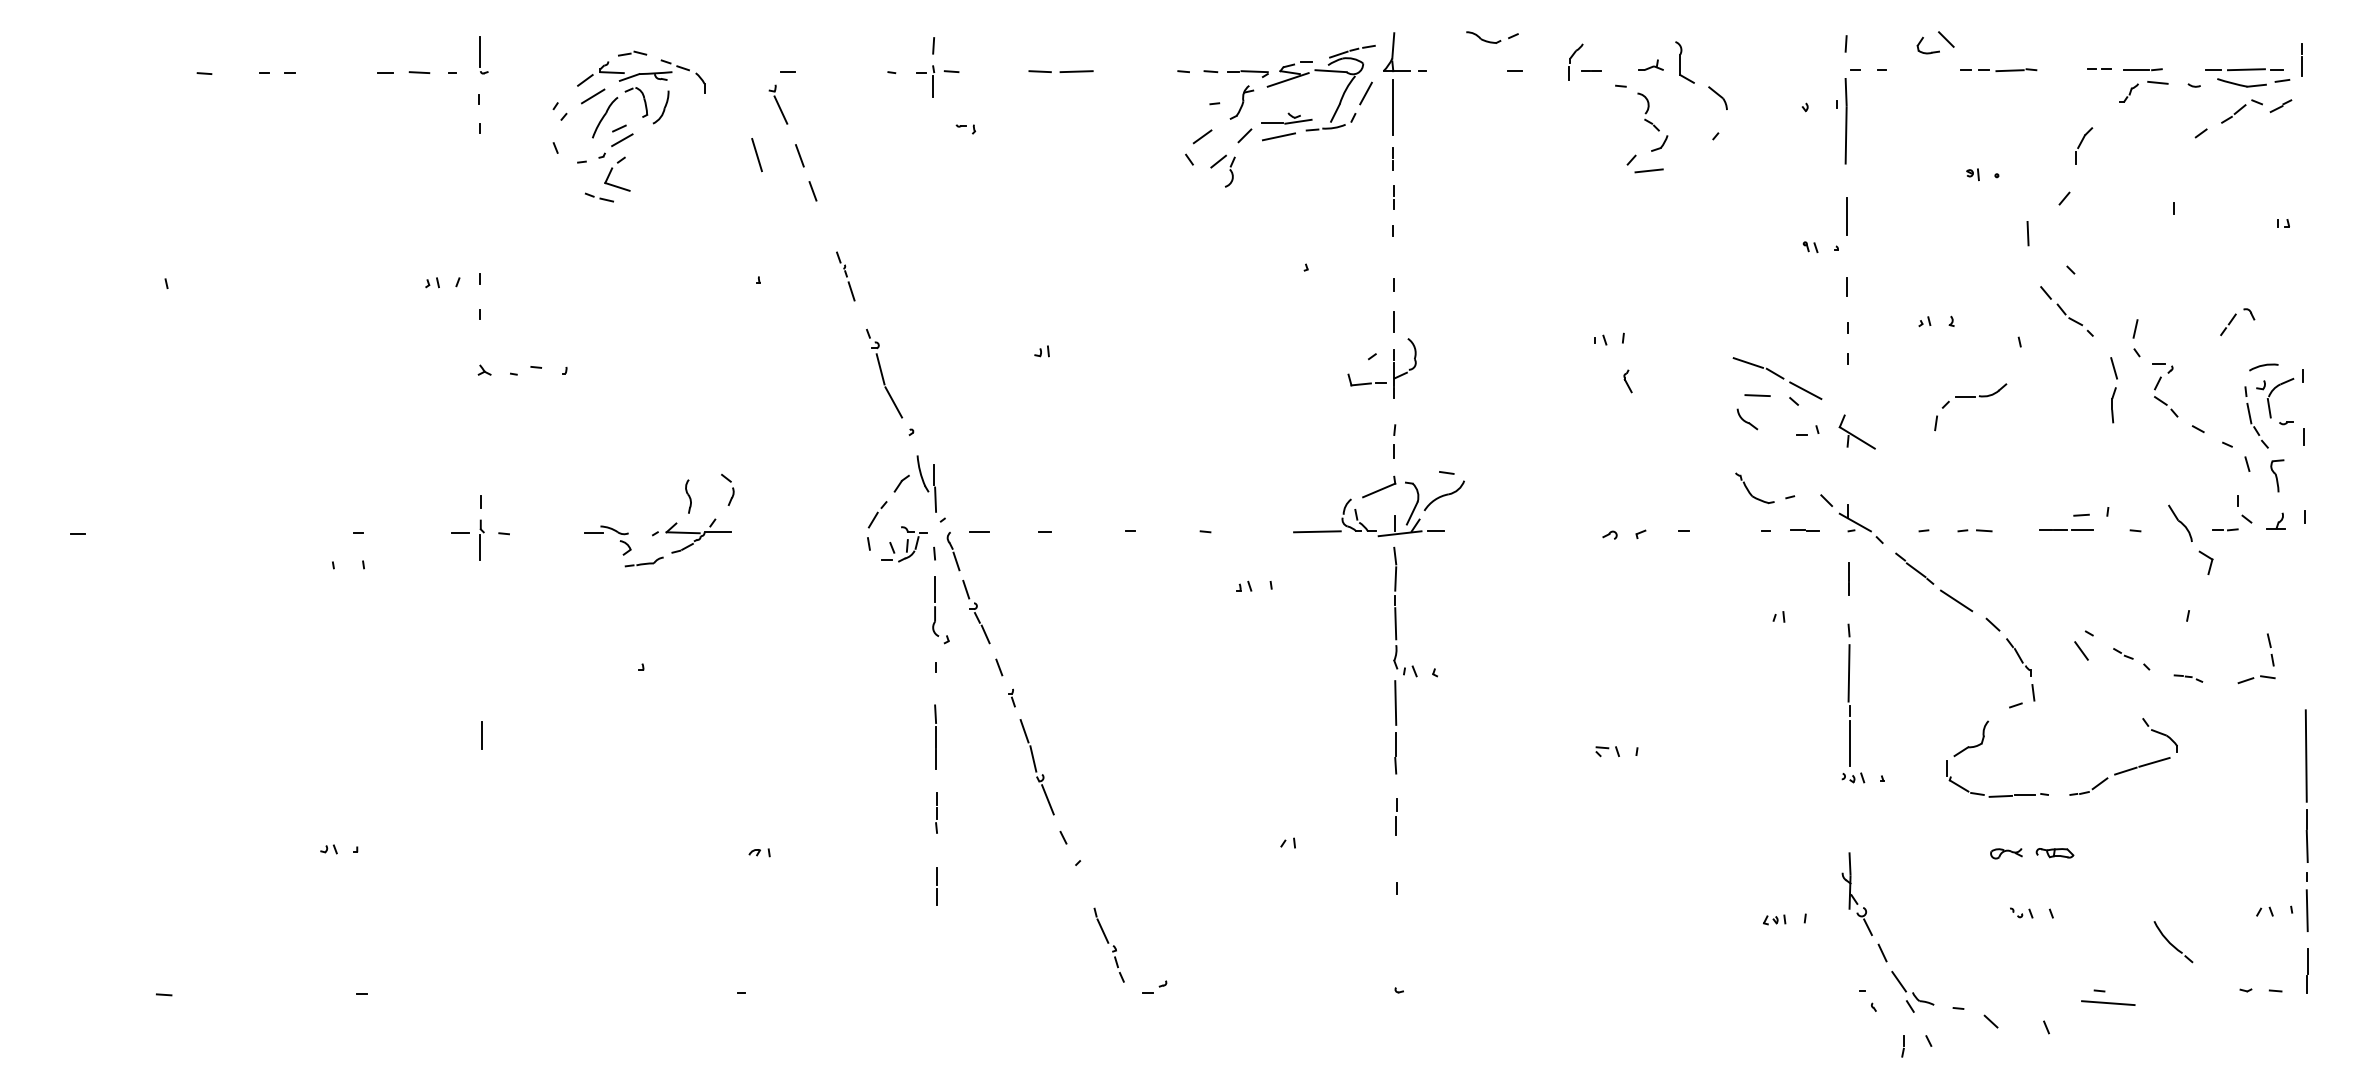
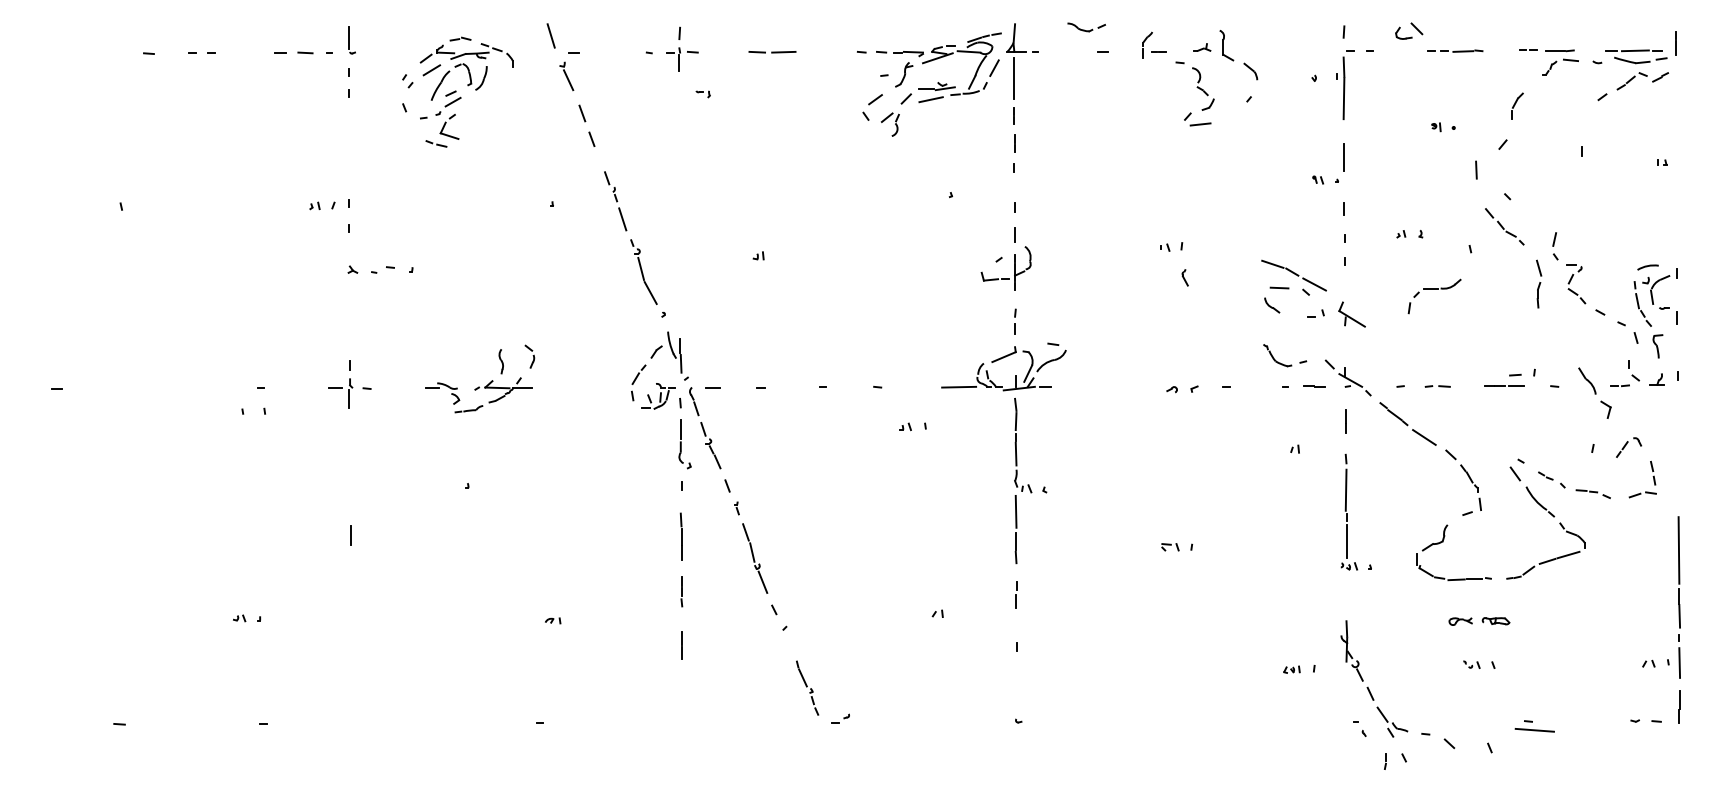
line: (756, 154) -> (550, 35), moved
part: (845, 276) -> (615, 201), size x1.67
part: (2238, 322) -> (1629, 447), moved
part: (2187, 677) -> (1592, 493), size x1.67
part: (2173, 941) -> (1540, 501), moved

